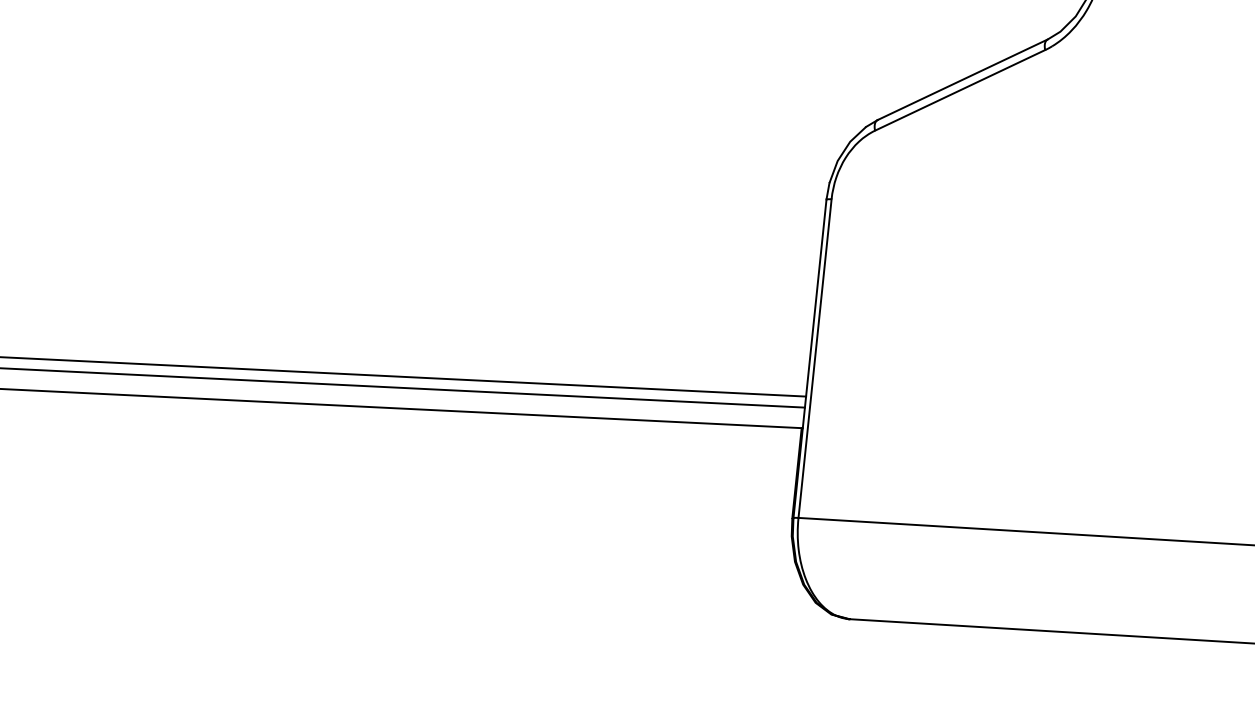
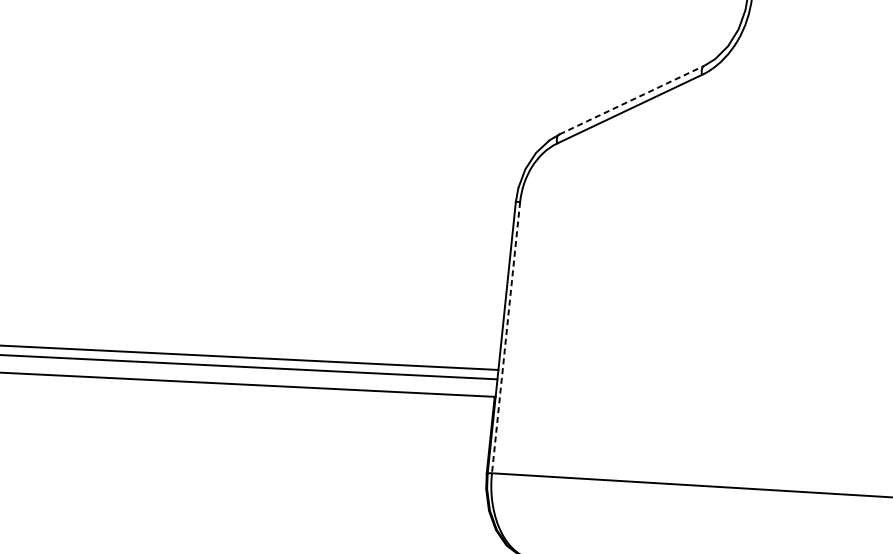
line: (963, 79) -> (632, 99), solid -> dashed
line: (815, 359) -> (506, 338), solid -> dashed

